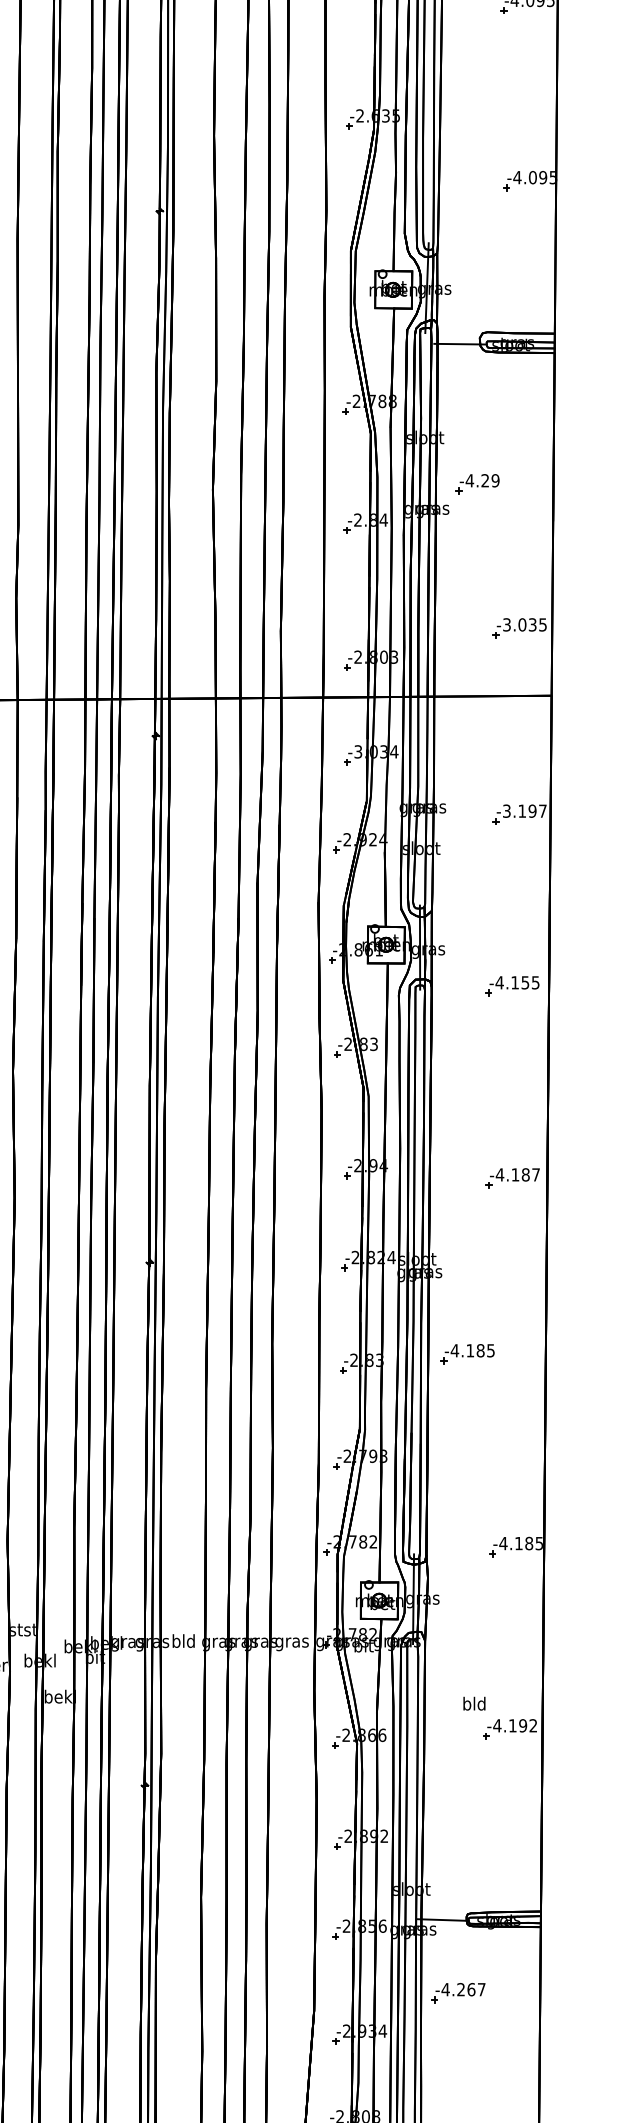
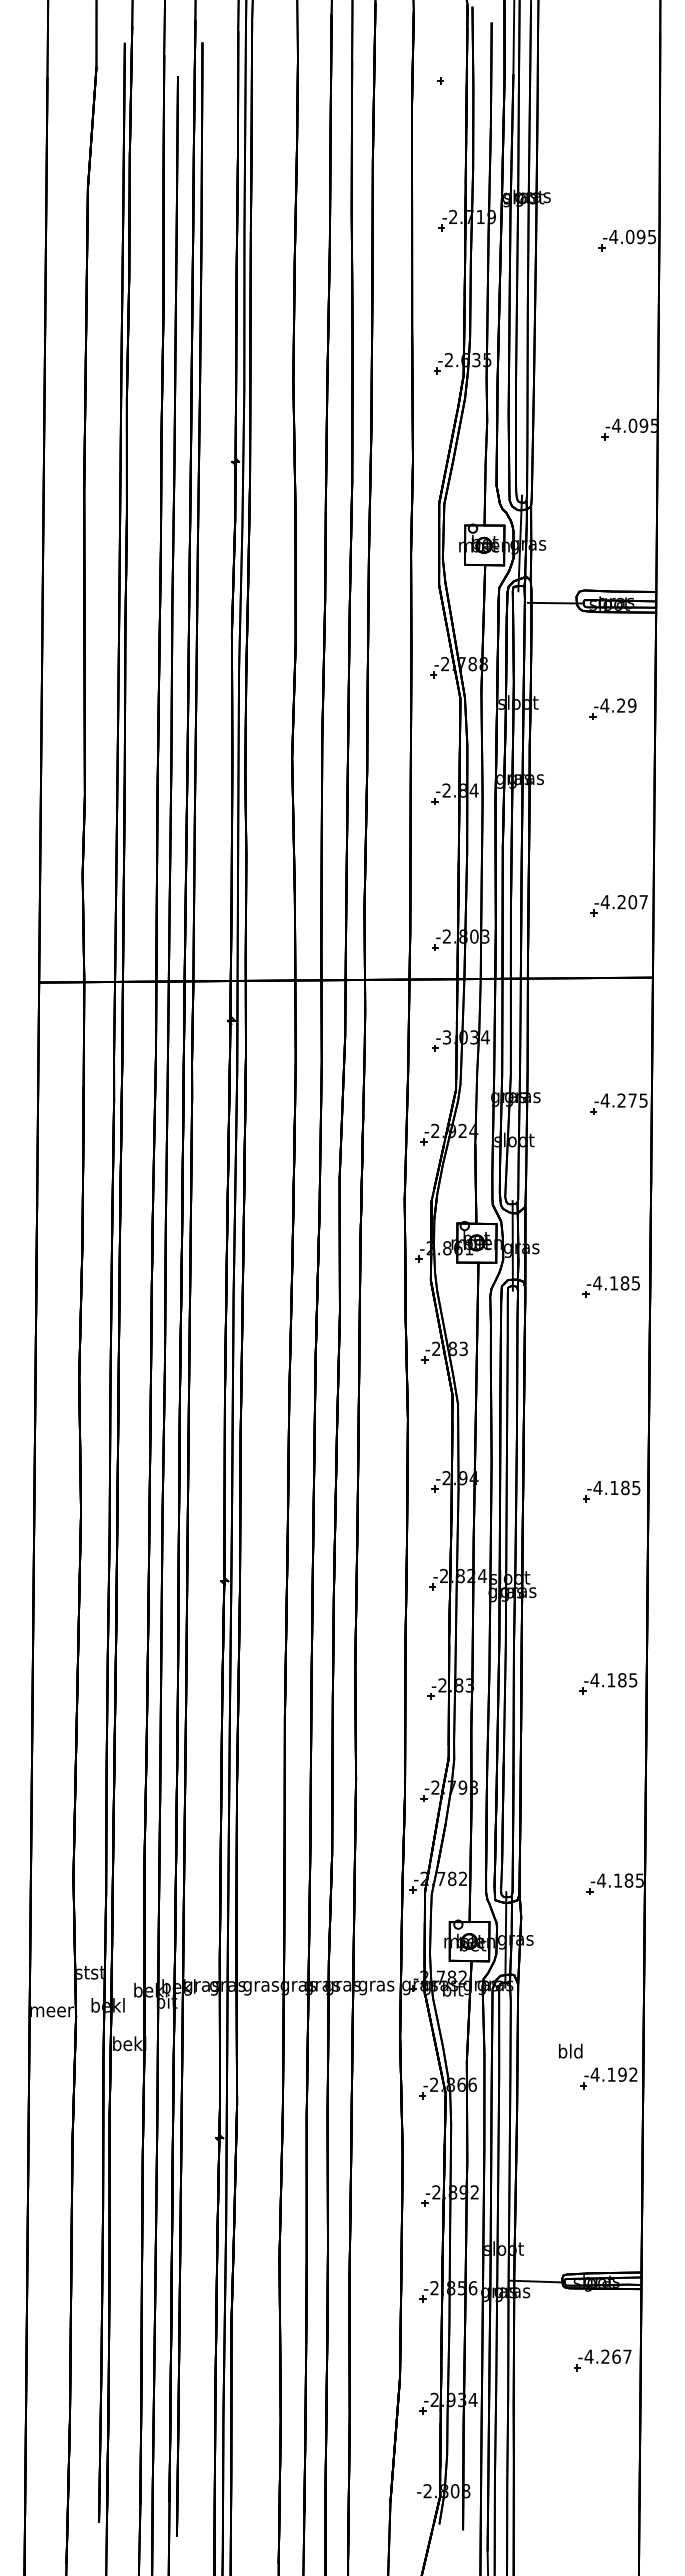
part: (477, 483) -> (612, 708), moved
text: (524, 625) -> (623, 902), -3.035 -> -4.207
text: (524, 811) -> (623, 1100), -3.197 -> -4.275
text: (524, 982) -> (624, 1283), -4.155 -> -4.185
text: (536, 1175) -> (636, 1488), -4.187 -> -4.185
part: (467, 1353) -> (608, 1683), moved
text: (183, 1642) -> (260, 1986), bld -> gras
part: (458, 1993) -> (602, 2360), moved

